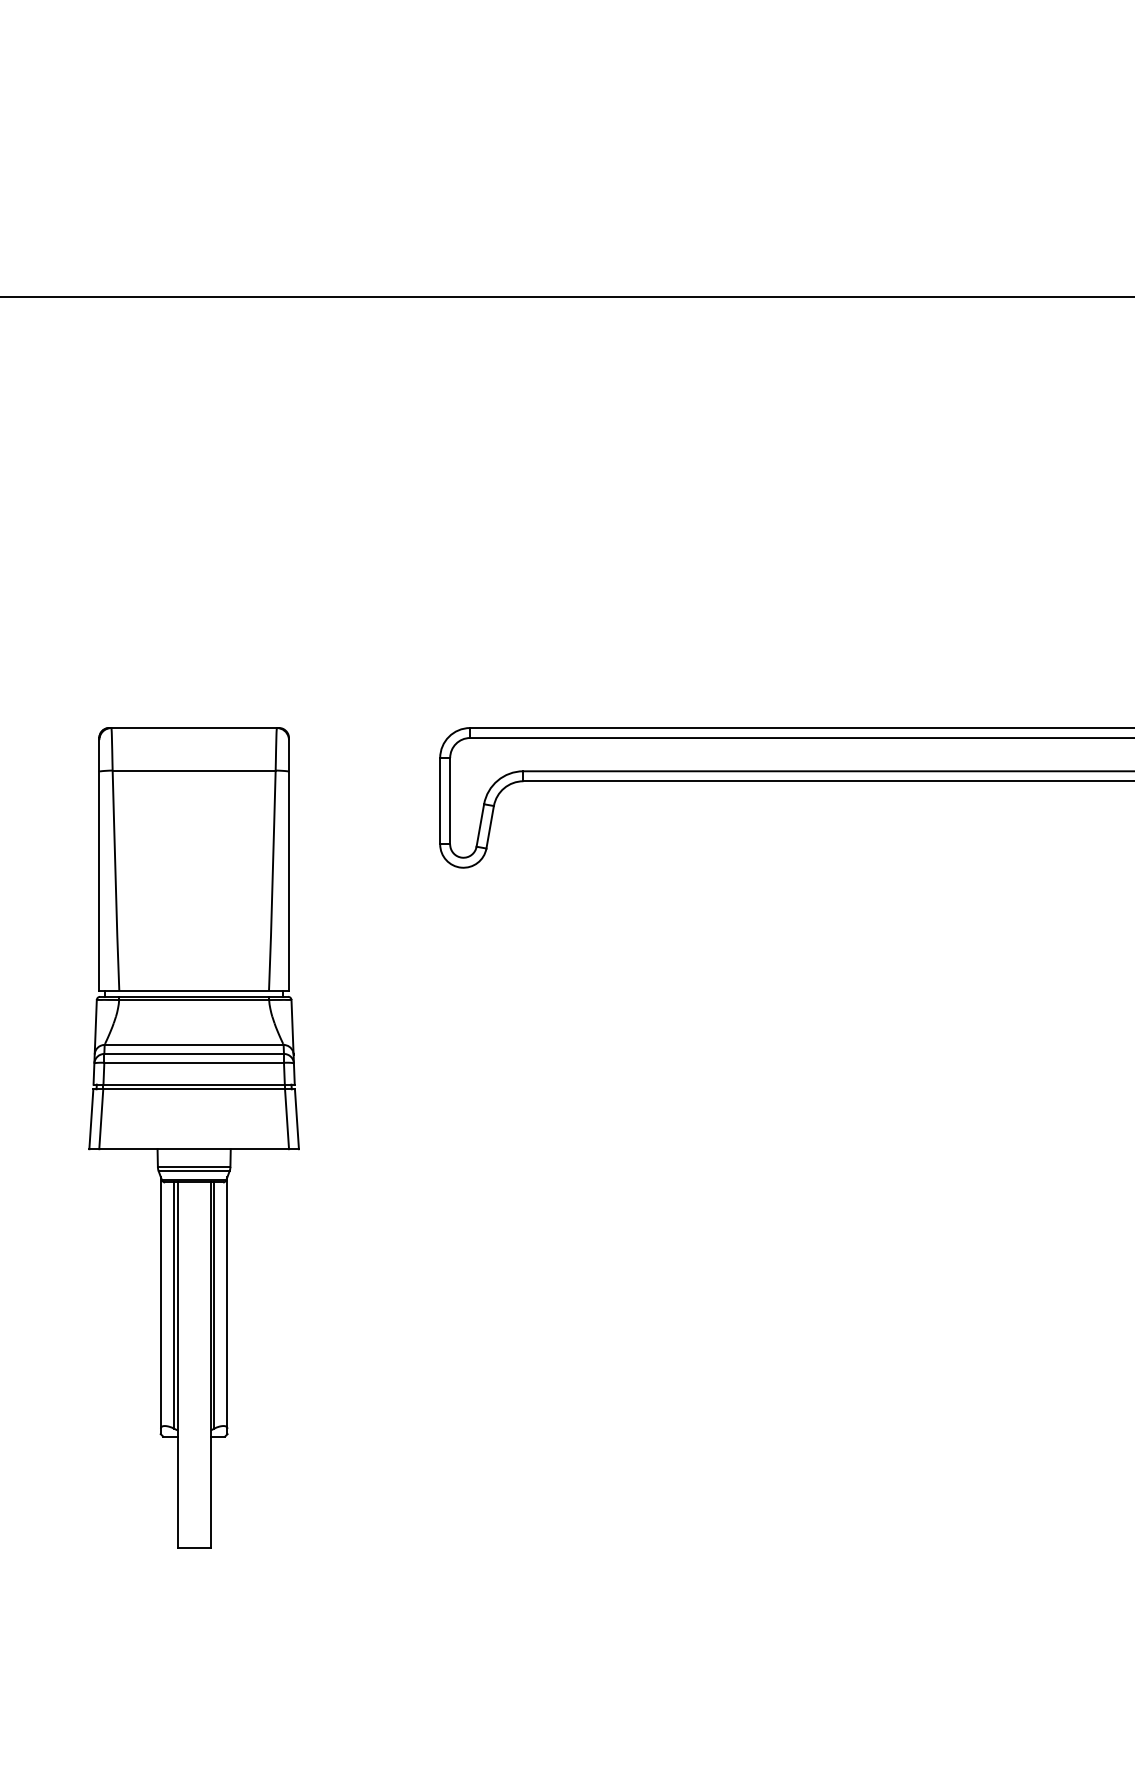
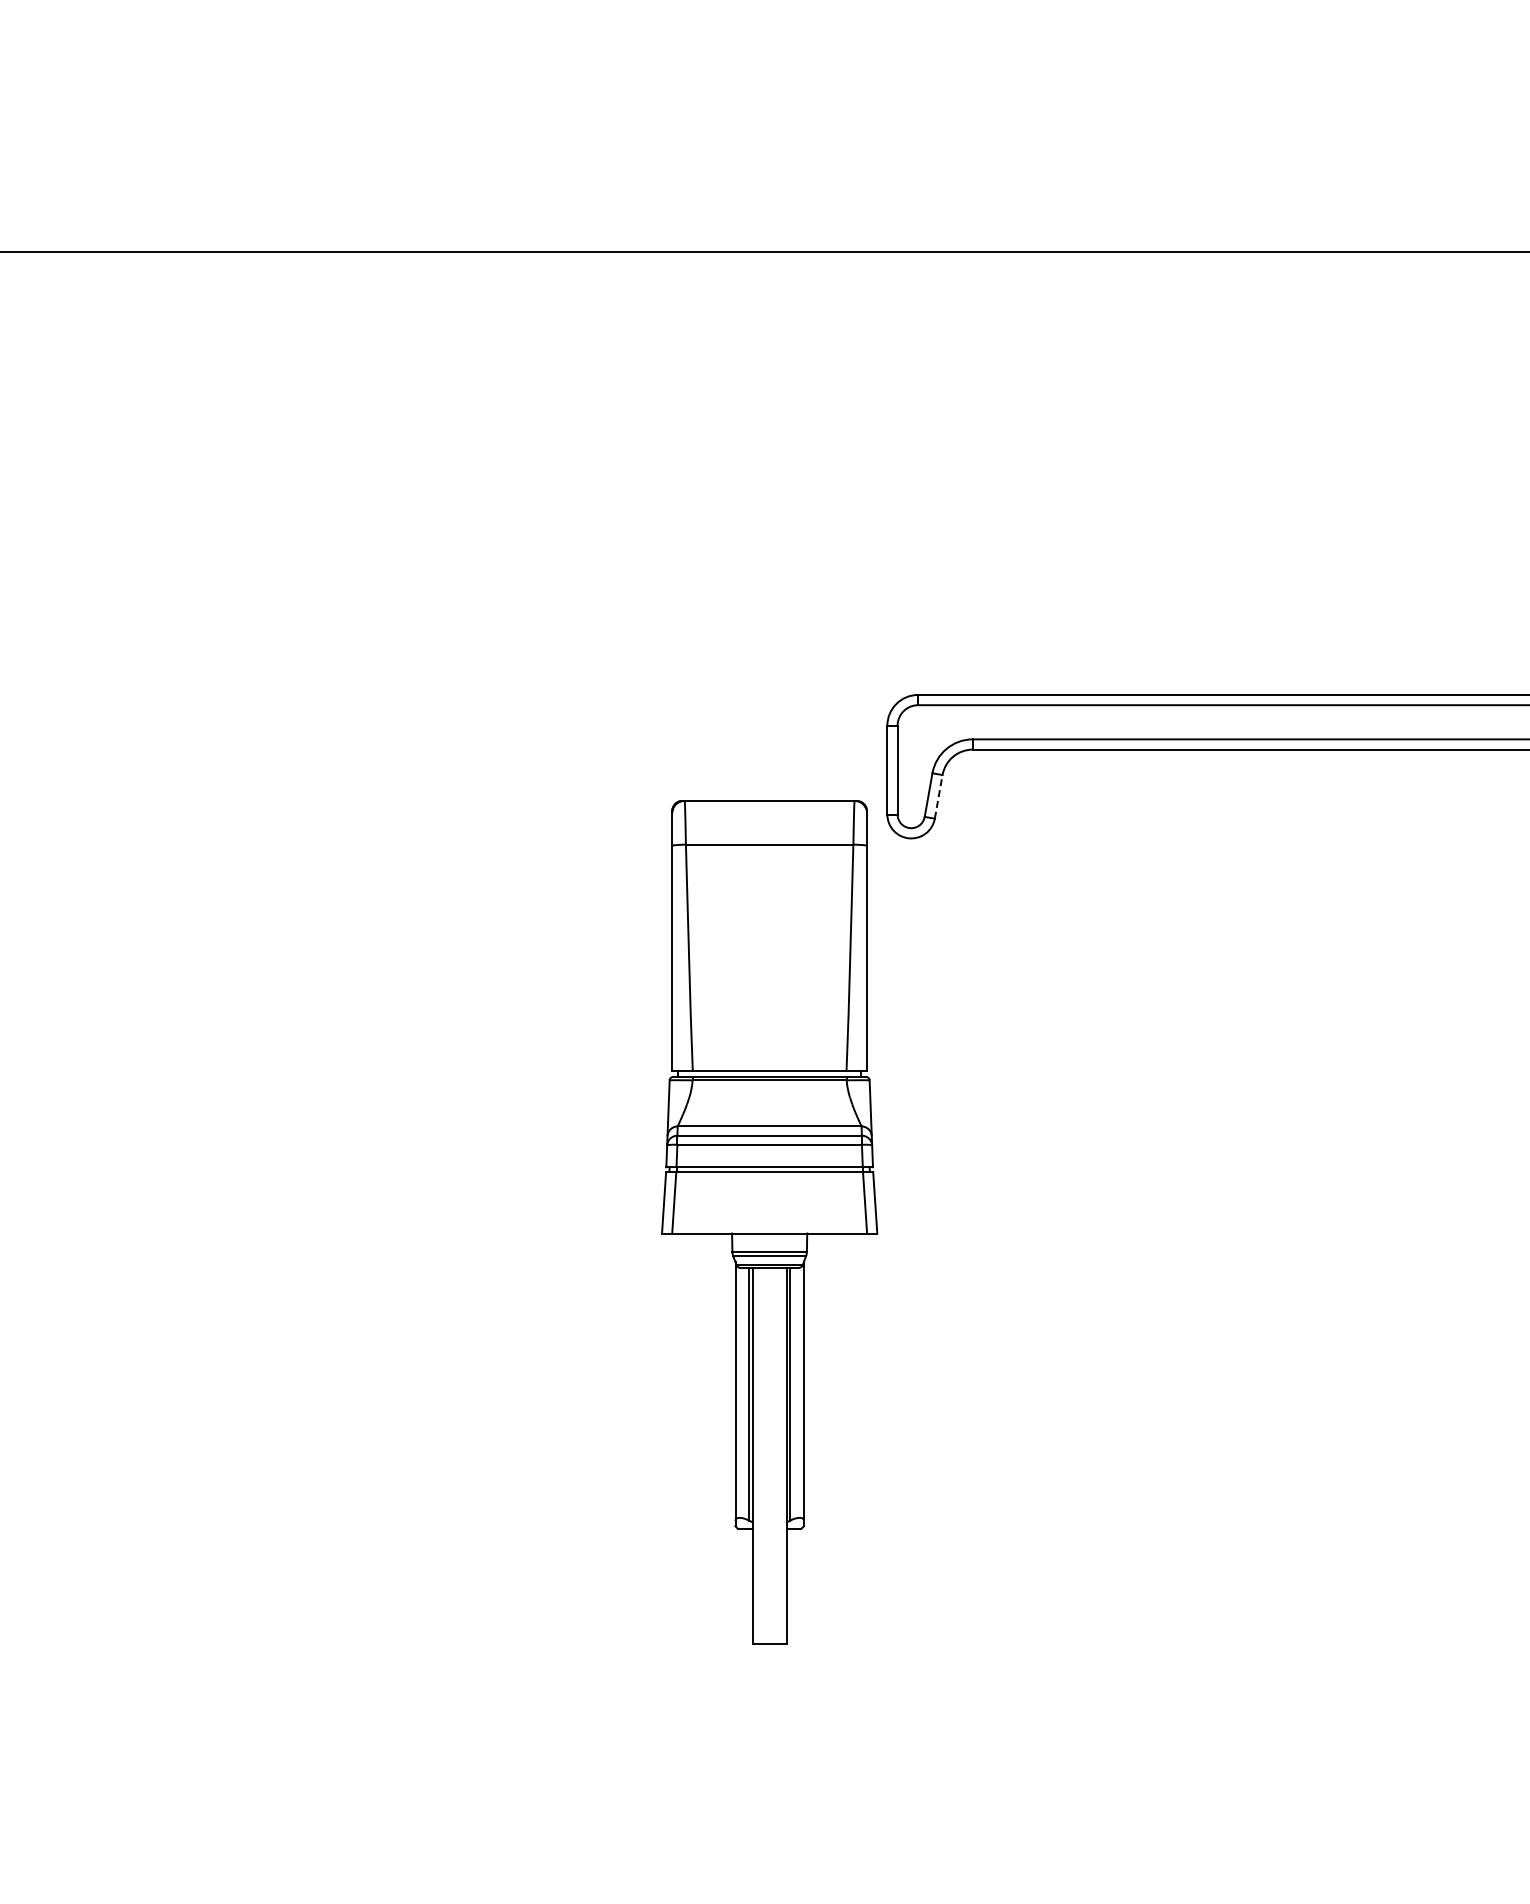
line: (489, 826) -> (938, 796), solid -> dashed
part: (194, 1138) -> (769, 1222), moved

